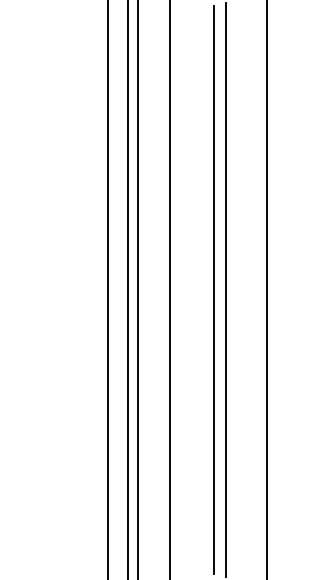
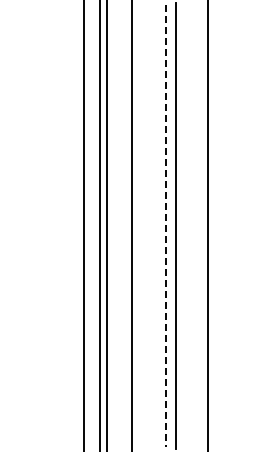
line: (213, 290) -> (166, 226), solid -> dashed

